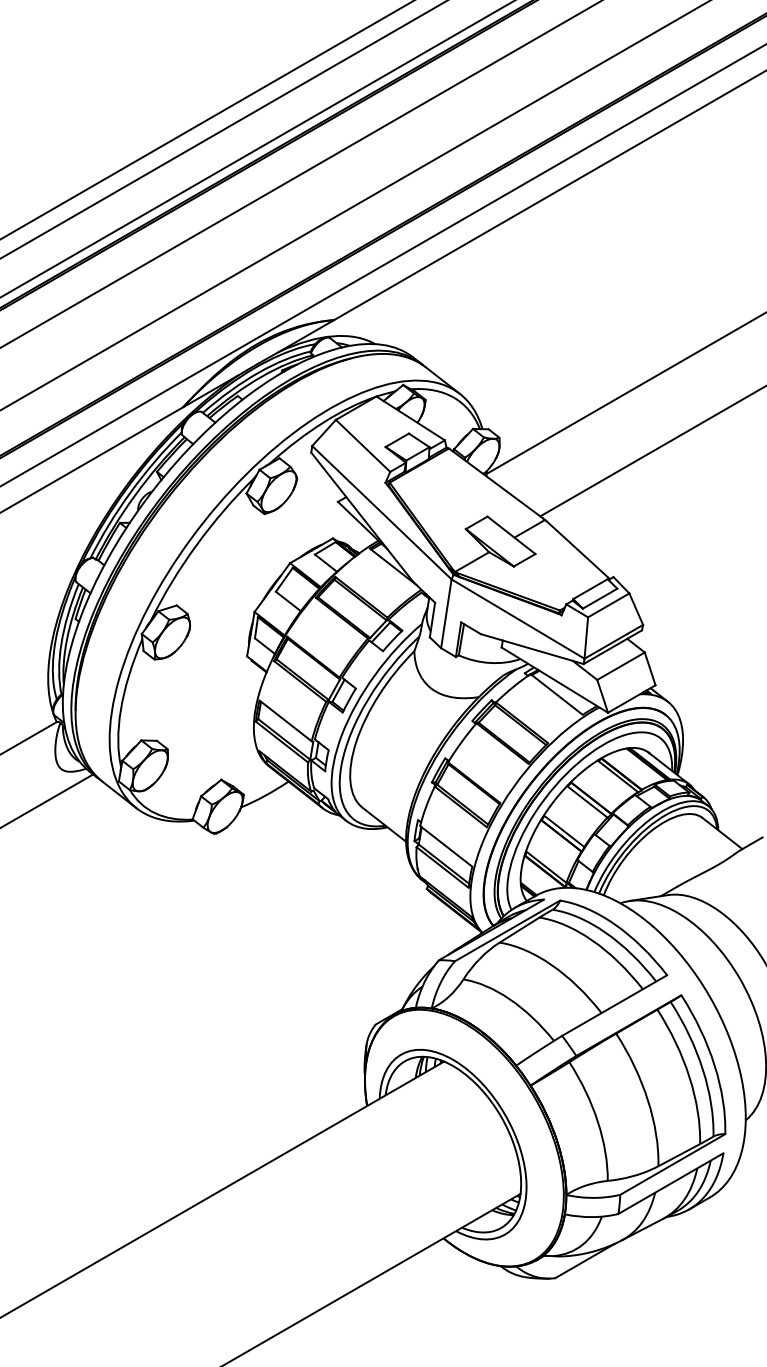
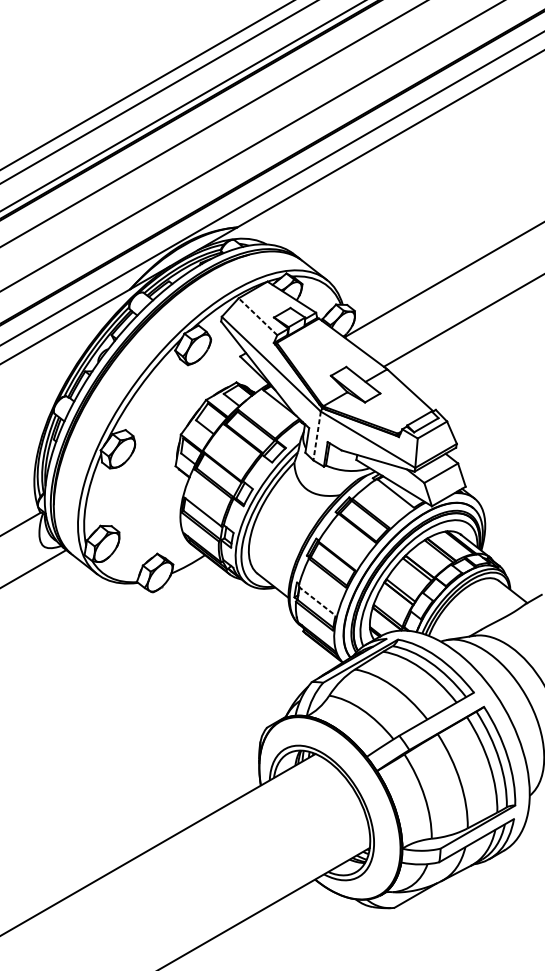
line: (363, 445) -> (258, 316), solid -> dashed
line: (446, 613) -> (317, 435), solid -> dashed
line: (446, 846) -> (317, 601), solid -> dashed

